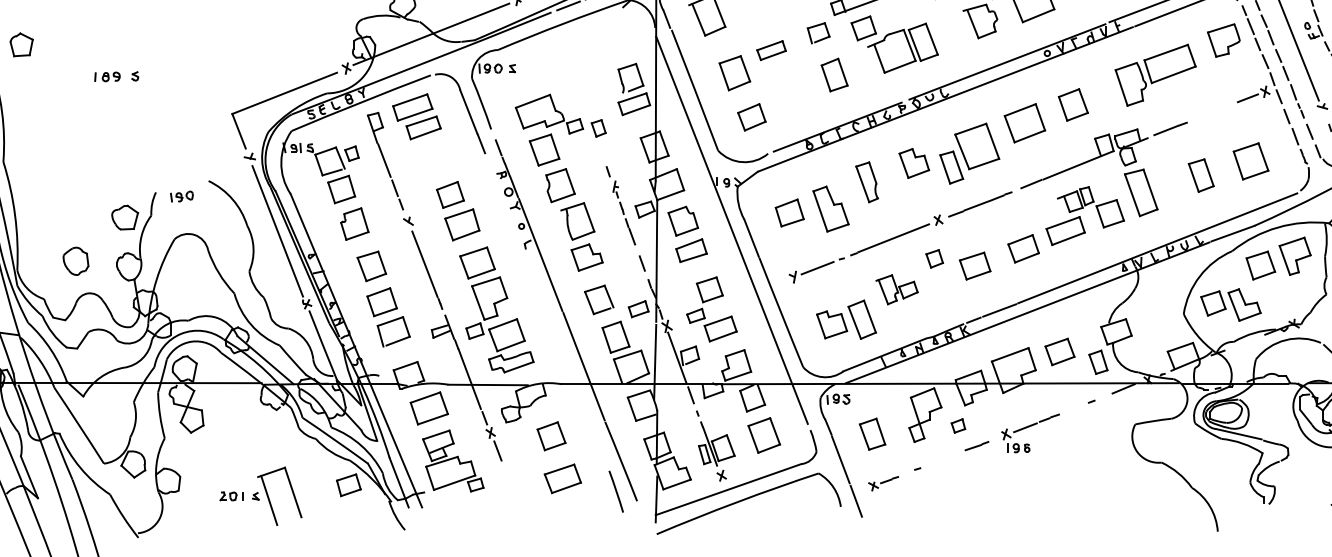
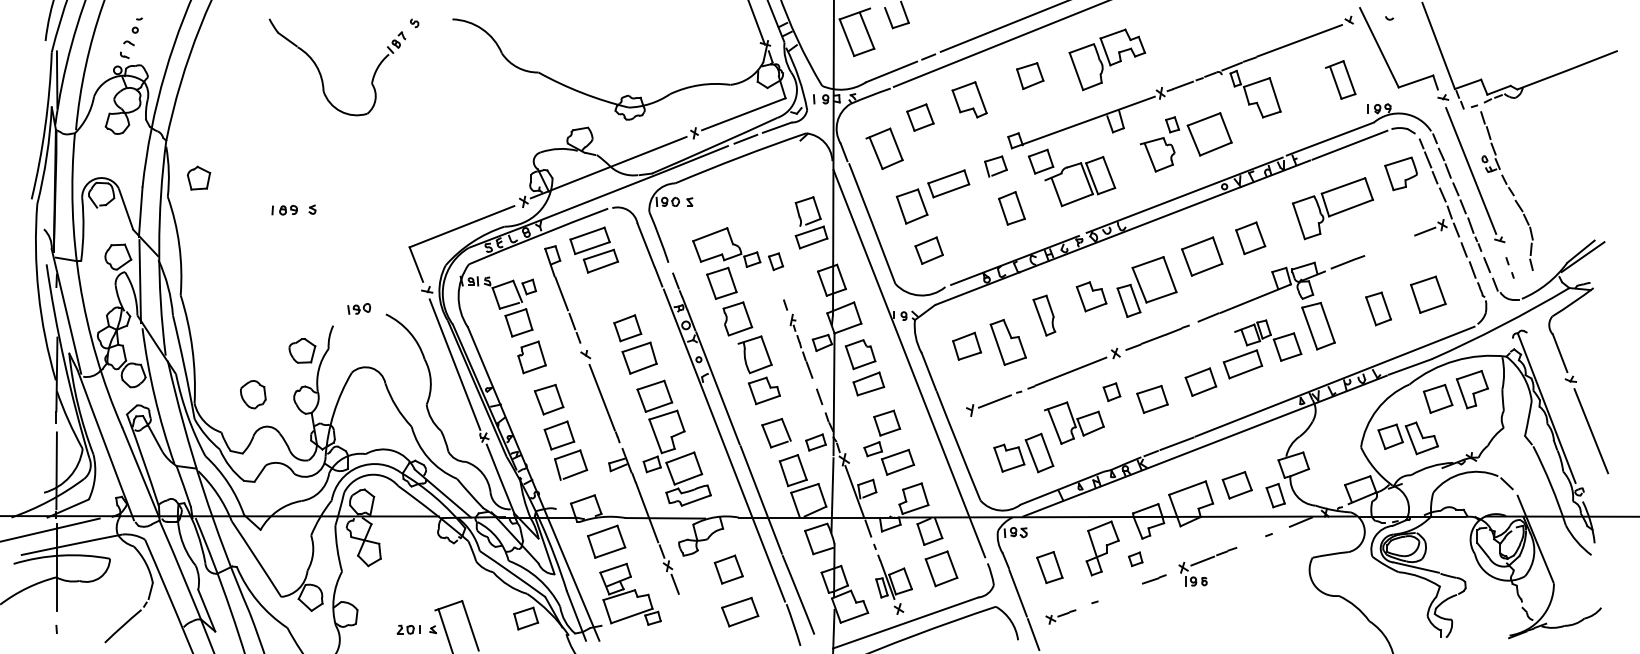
part: (771, 50) -> (948, 183), size x1.43
part: (182, 196) -> (359, 308), moved
part: (897, 289) -> (1074, 422), size x1.43
line: (547, 312) -> (724, 445), added

